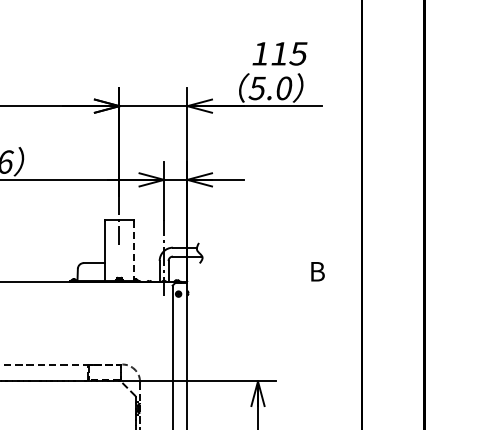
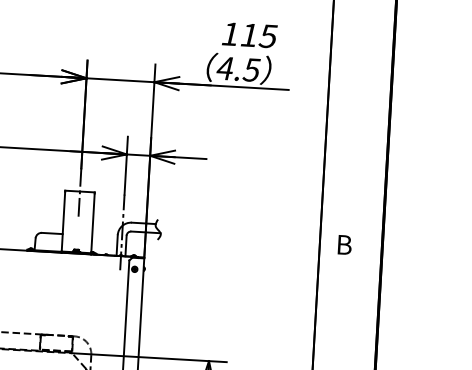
text: (270, 88) -> (238, 69), 5.0 -> 4.5
line: (134, 250) -> (93, 223), dashed -> solid
text: (317, 271) -> (344, 244), moved

